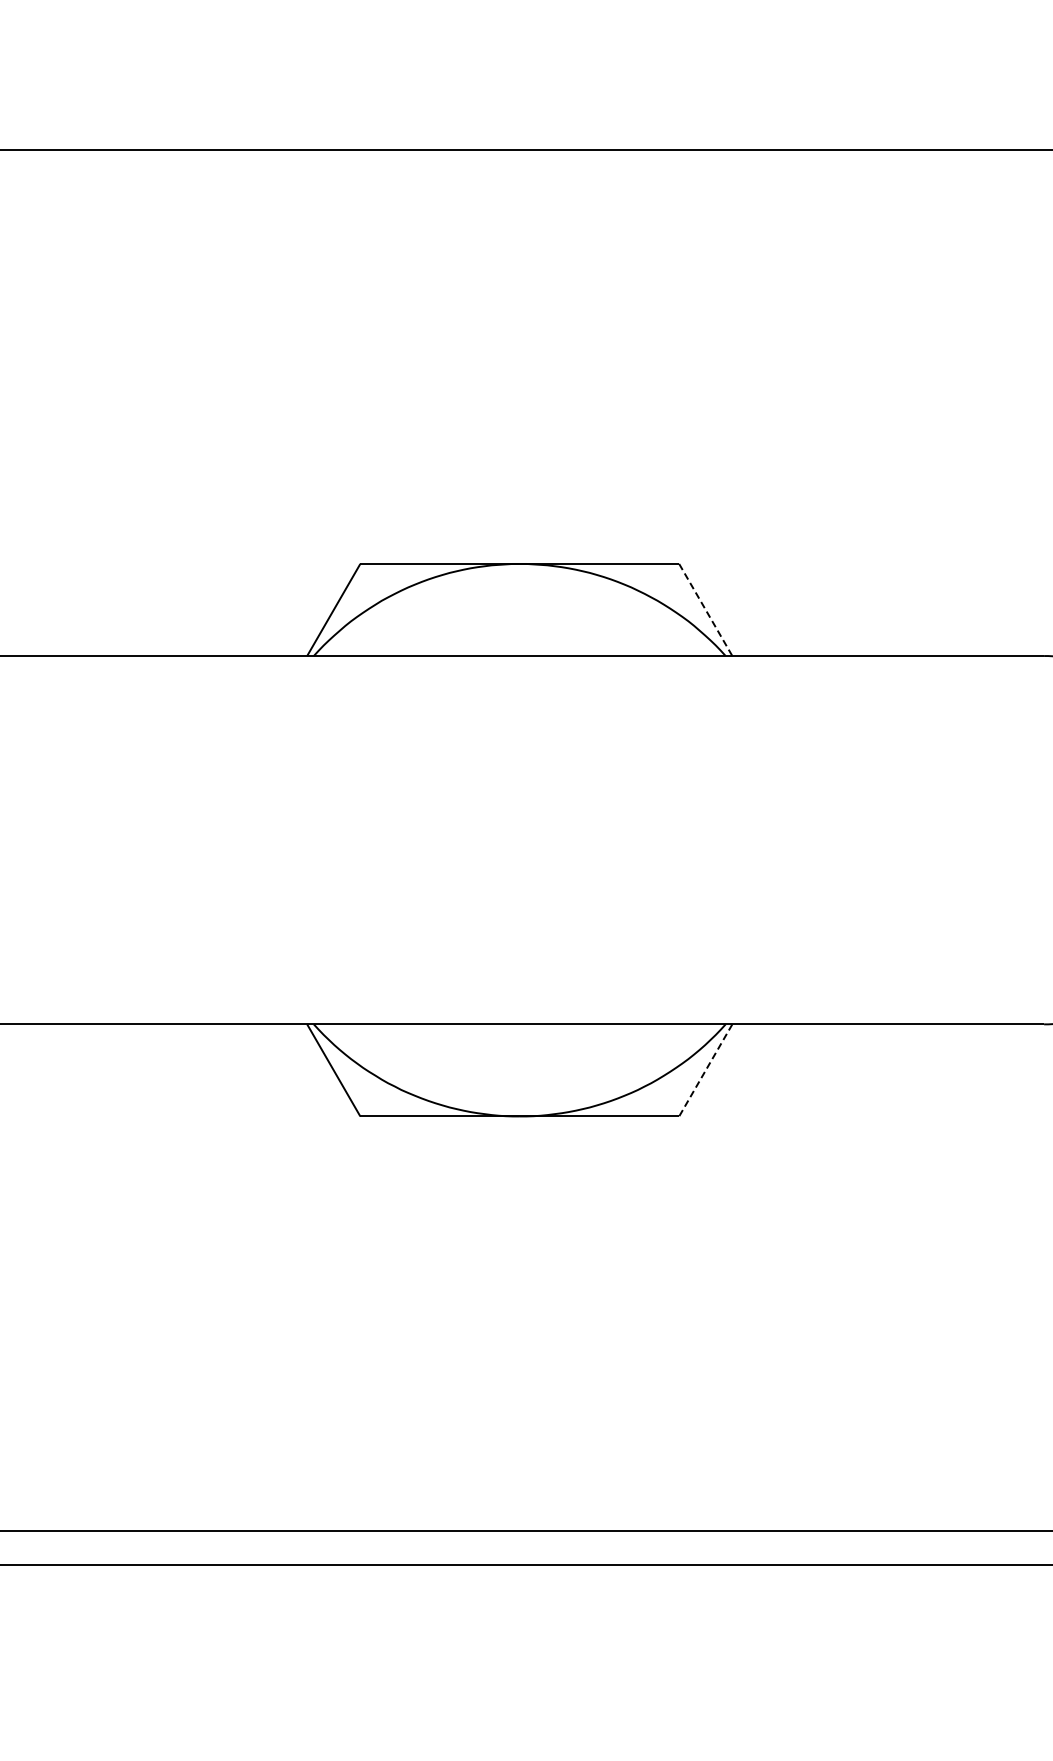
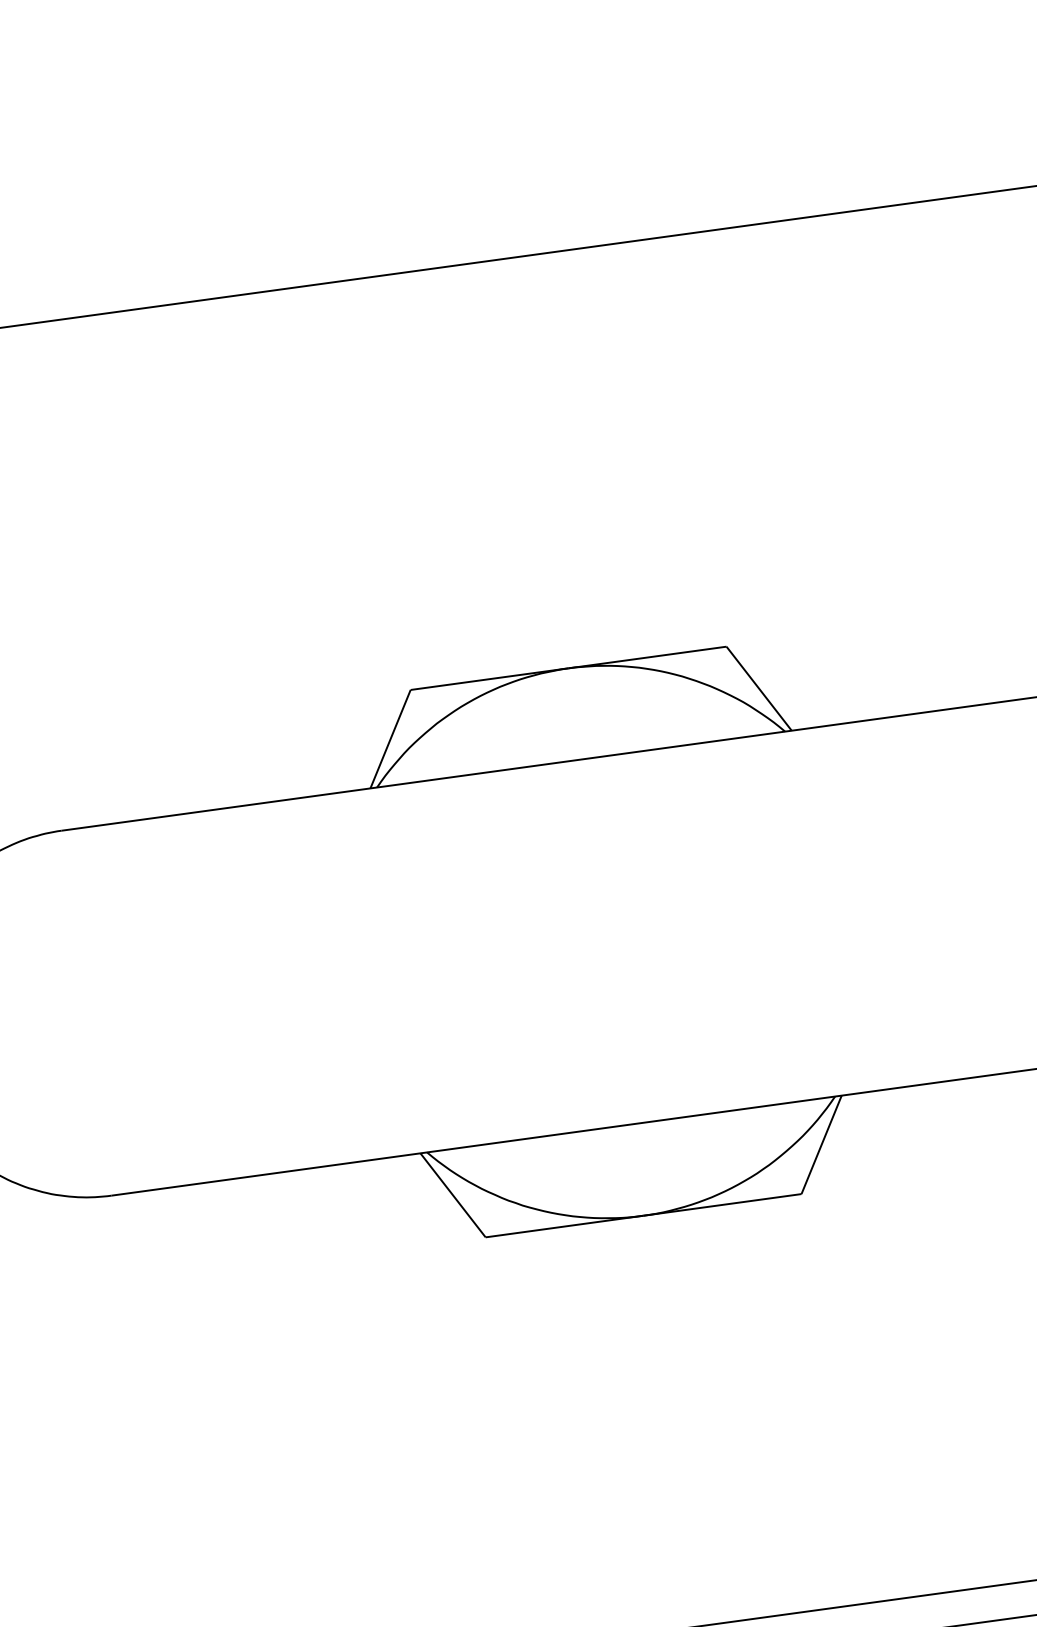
line: (706, 610) -> (759, 689), dashed -> solid
line: (705, 1070) -> (821, 1144), dashed -> solid

